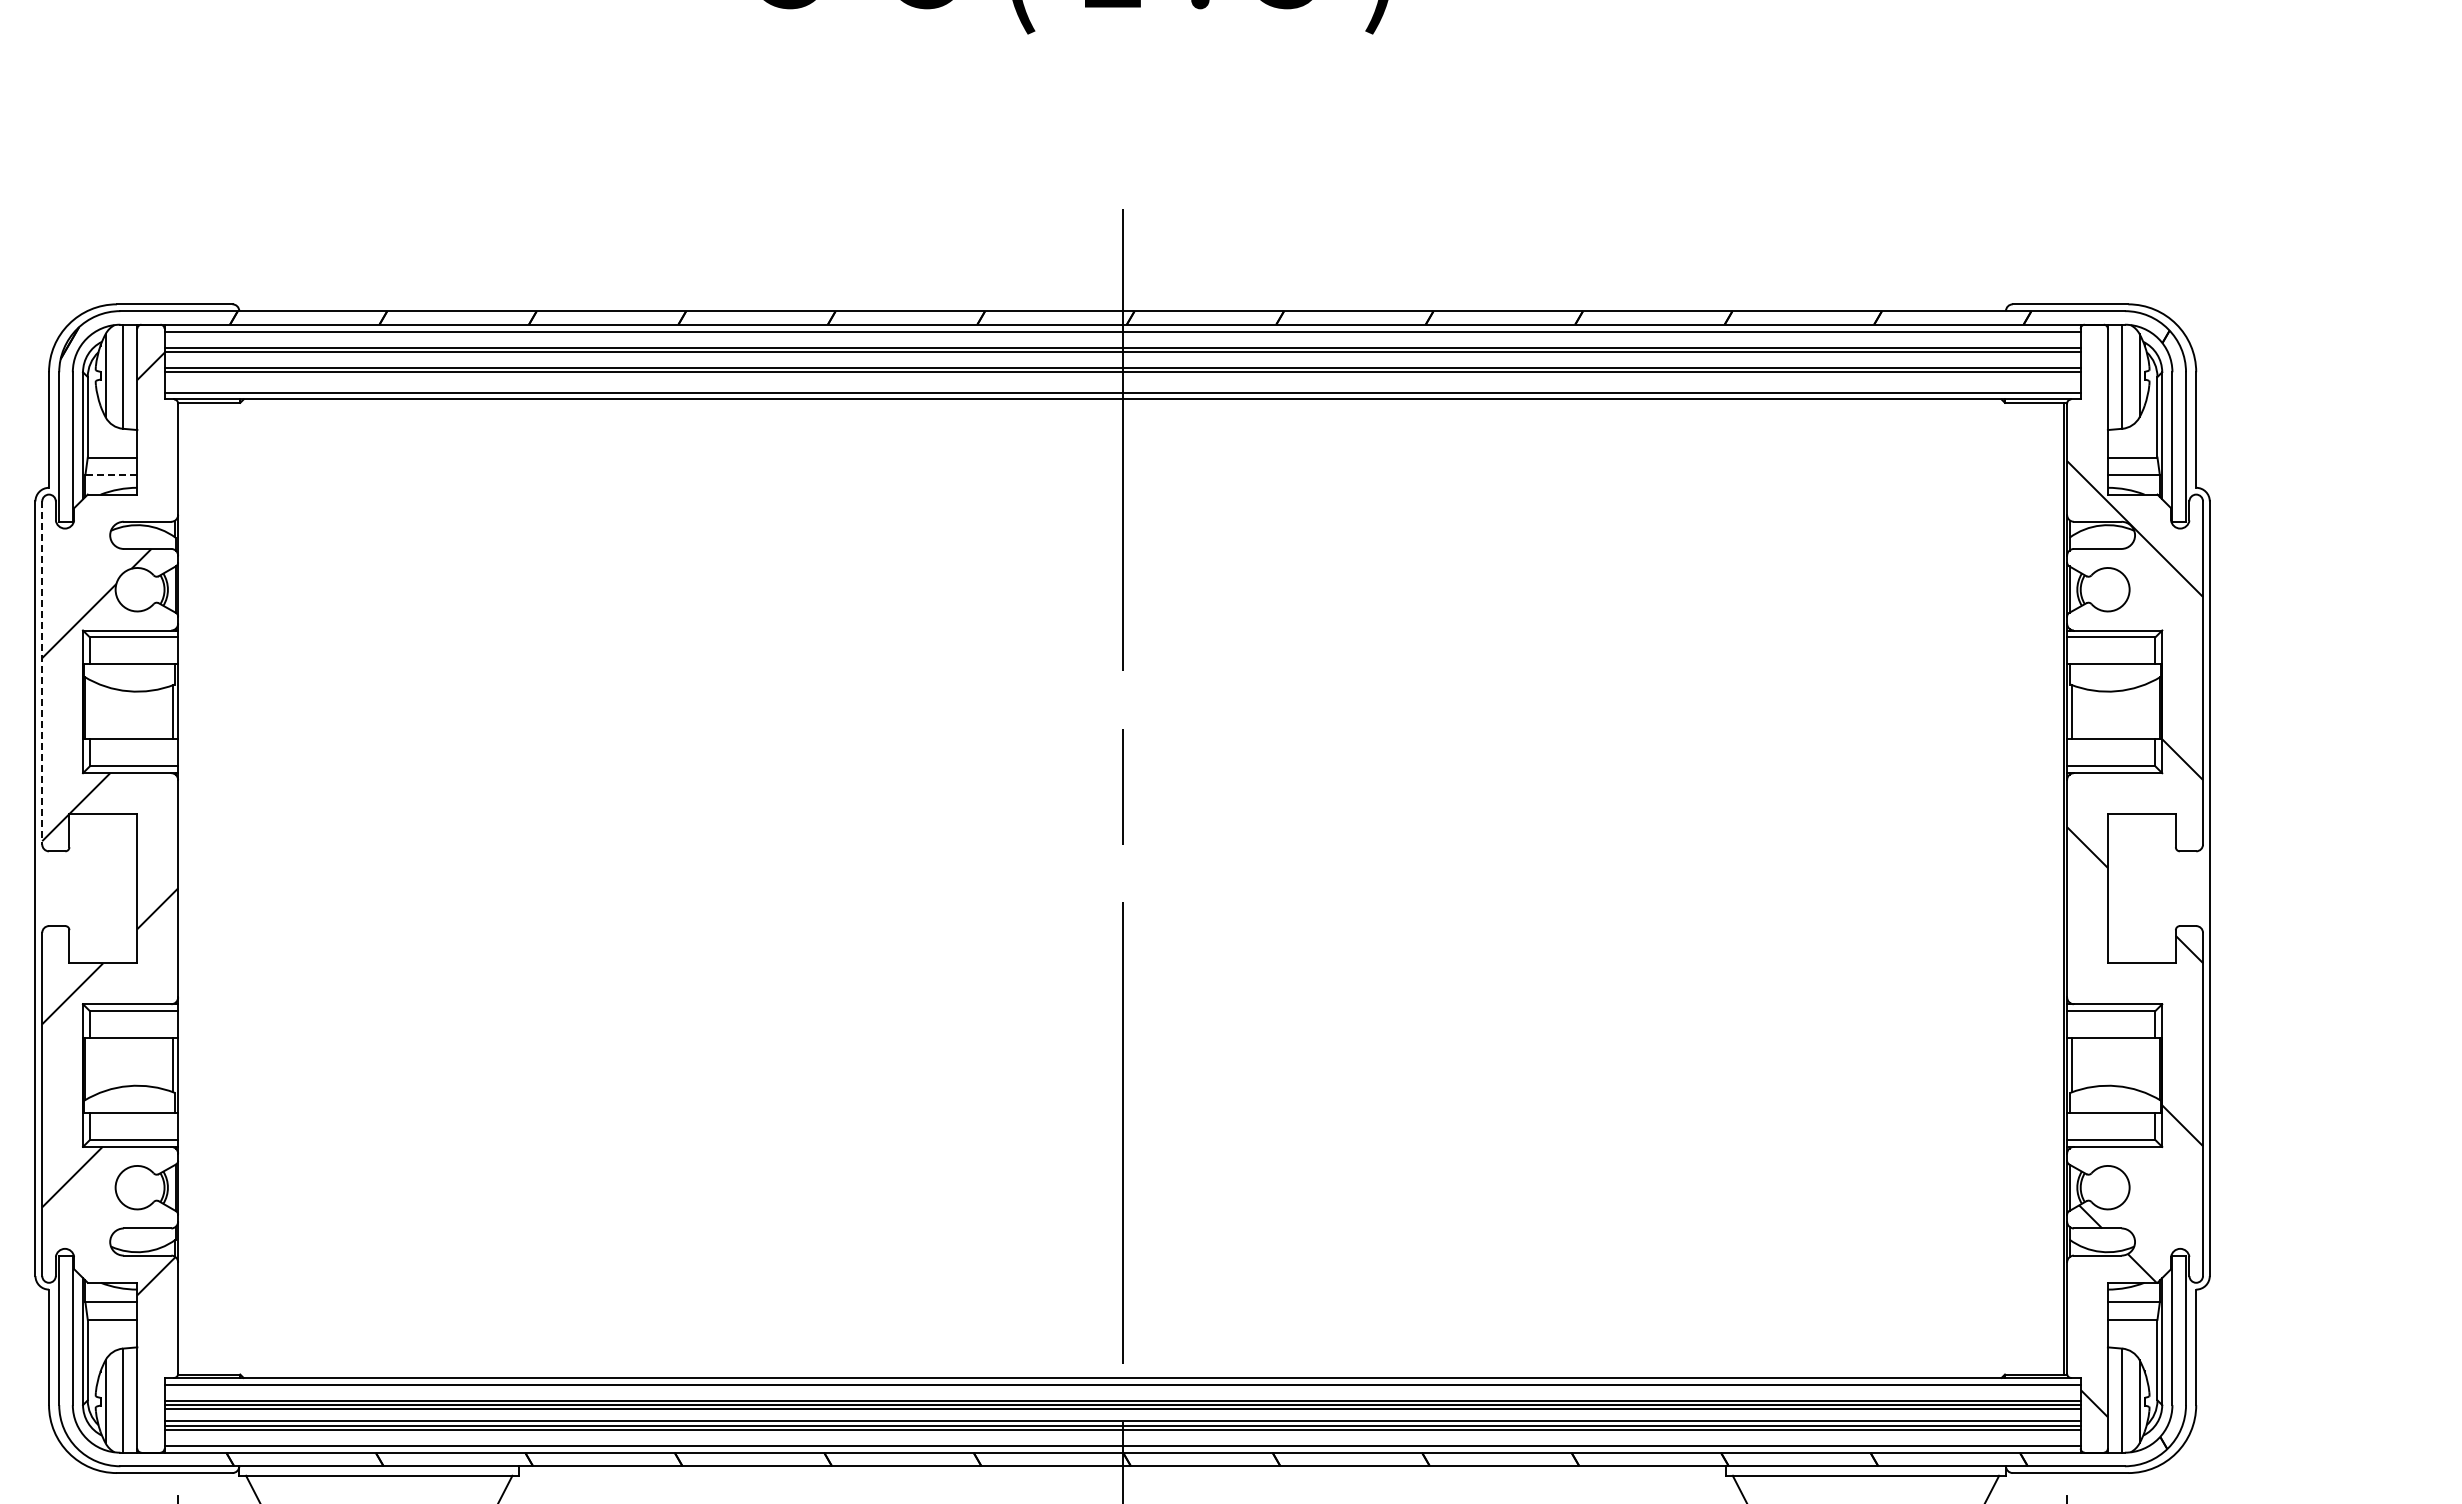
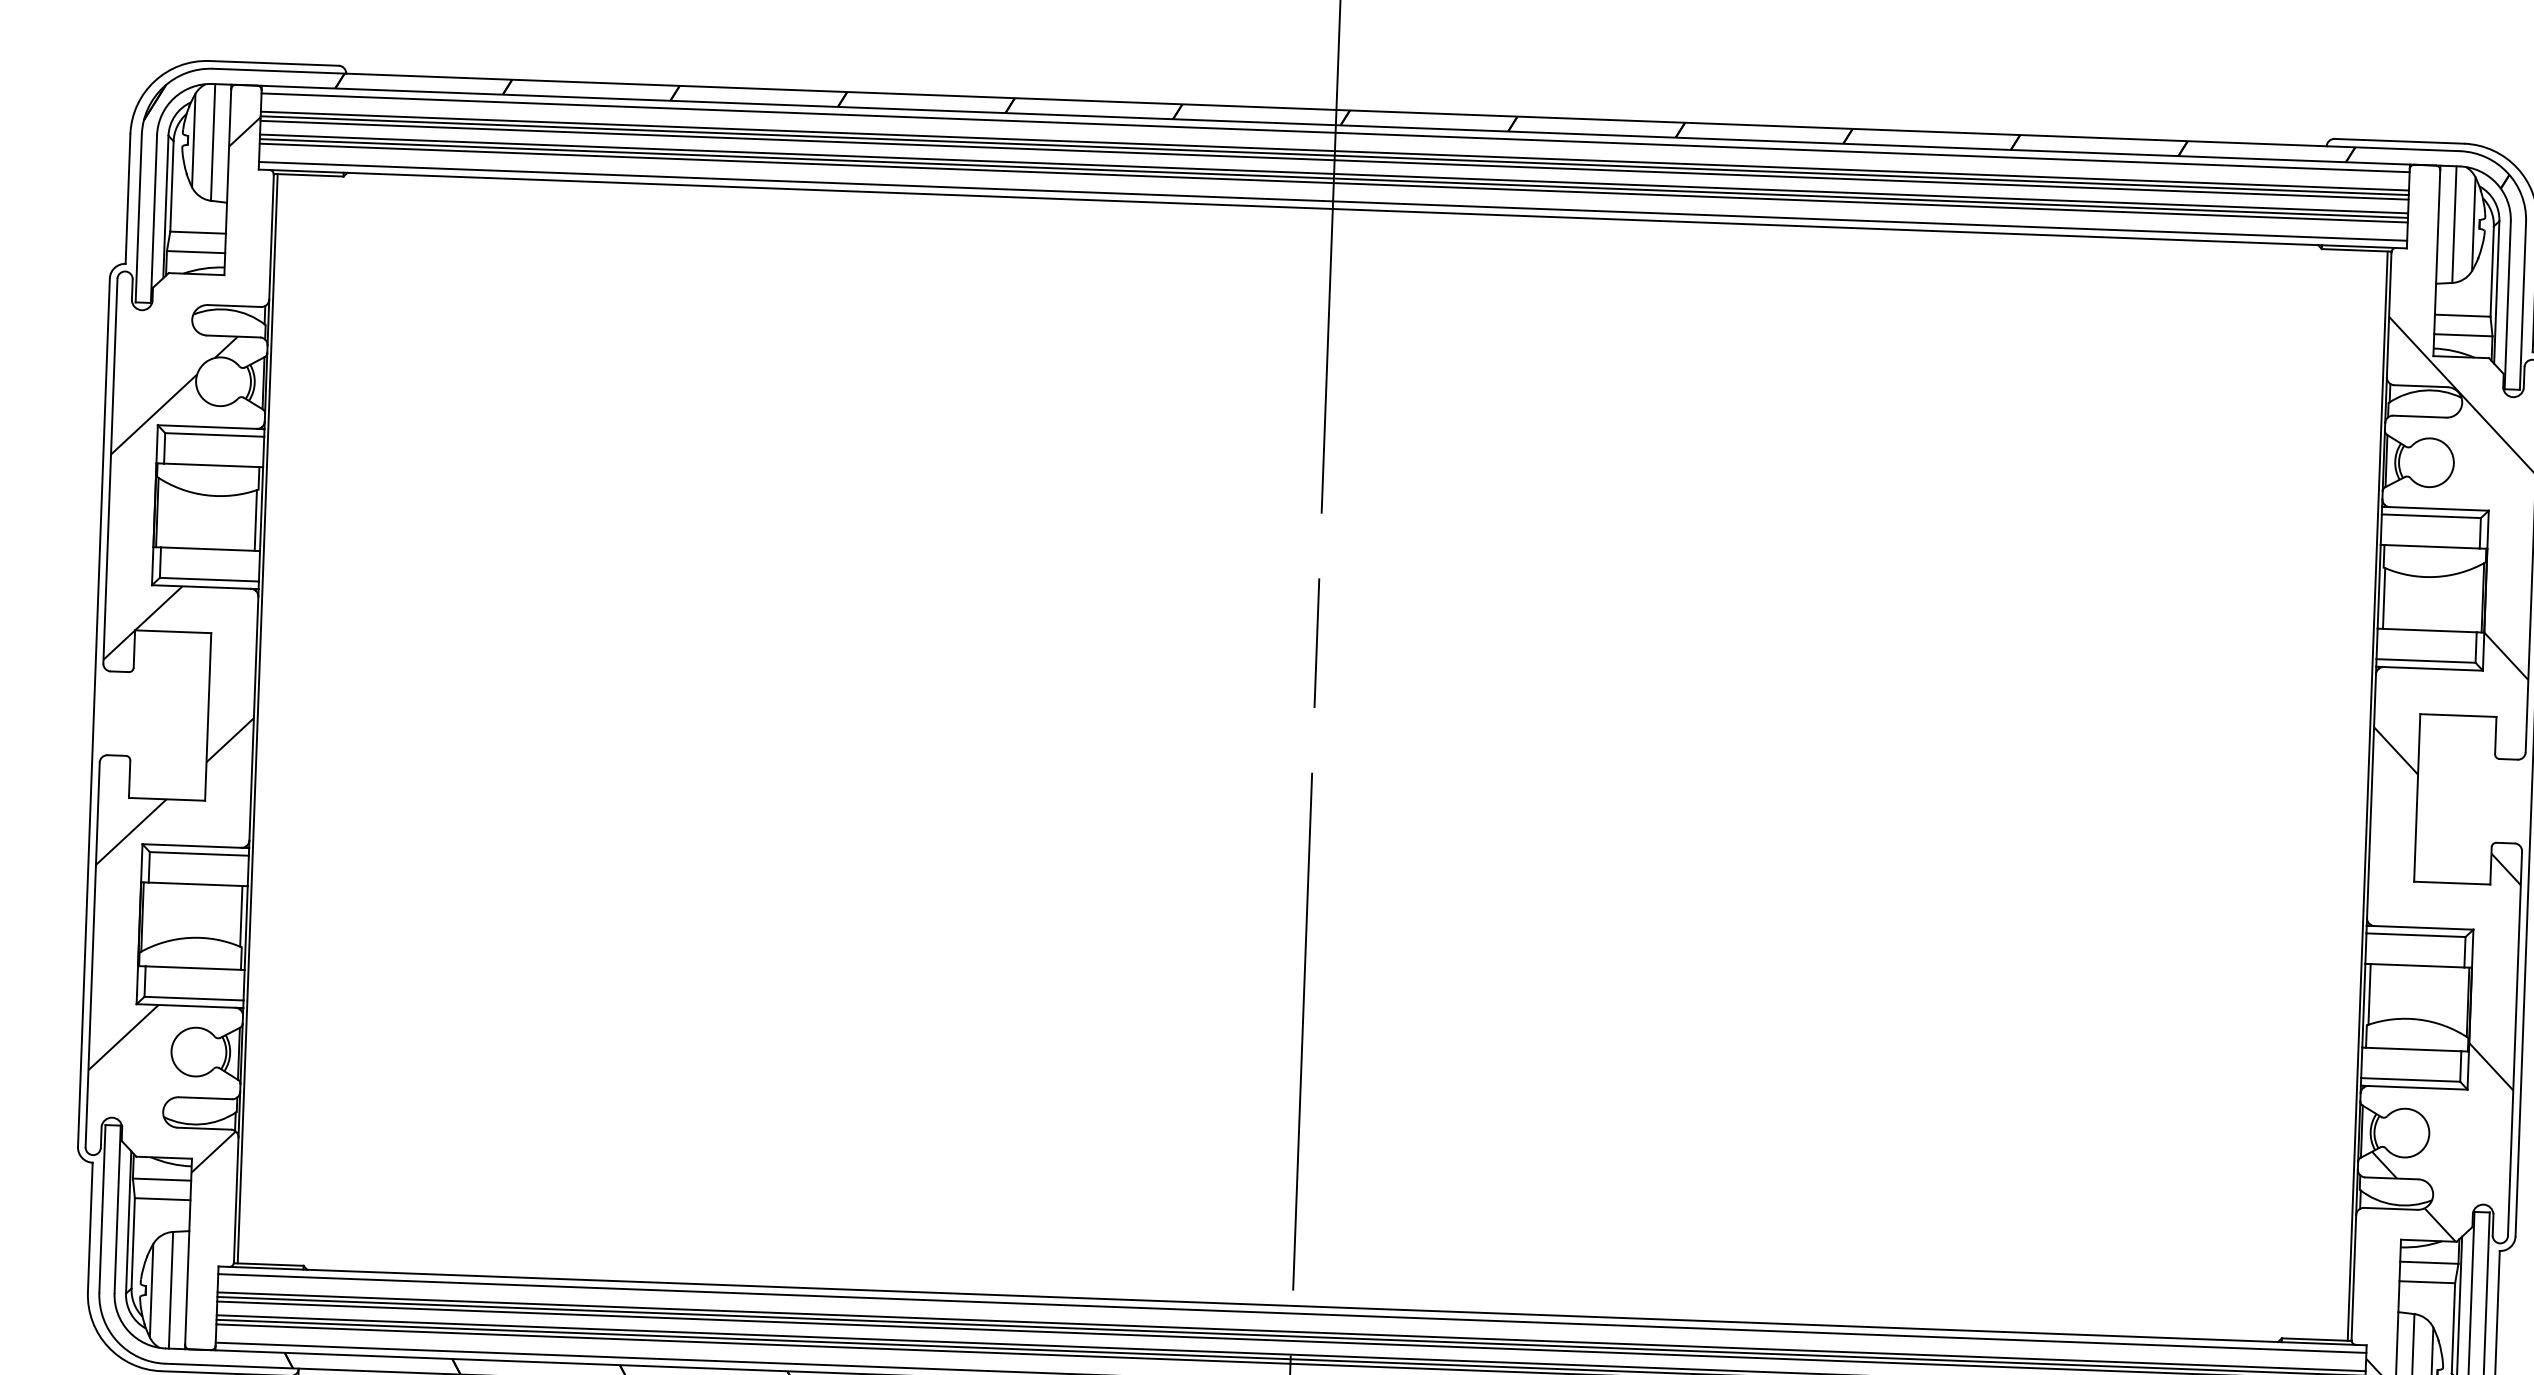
line: (1122, 355) -> (1334, 159), added
line: (1122, 376) -> (1333, 183), added
line: (111, 475) -> (196, 252), dashed -> solid
line: (42, 672) -> (110, 470), dashed -> solid
line: (181, 888) -> (257, 718), added

